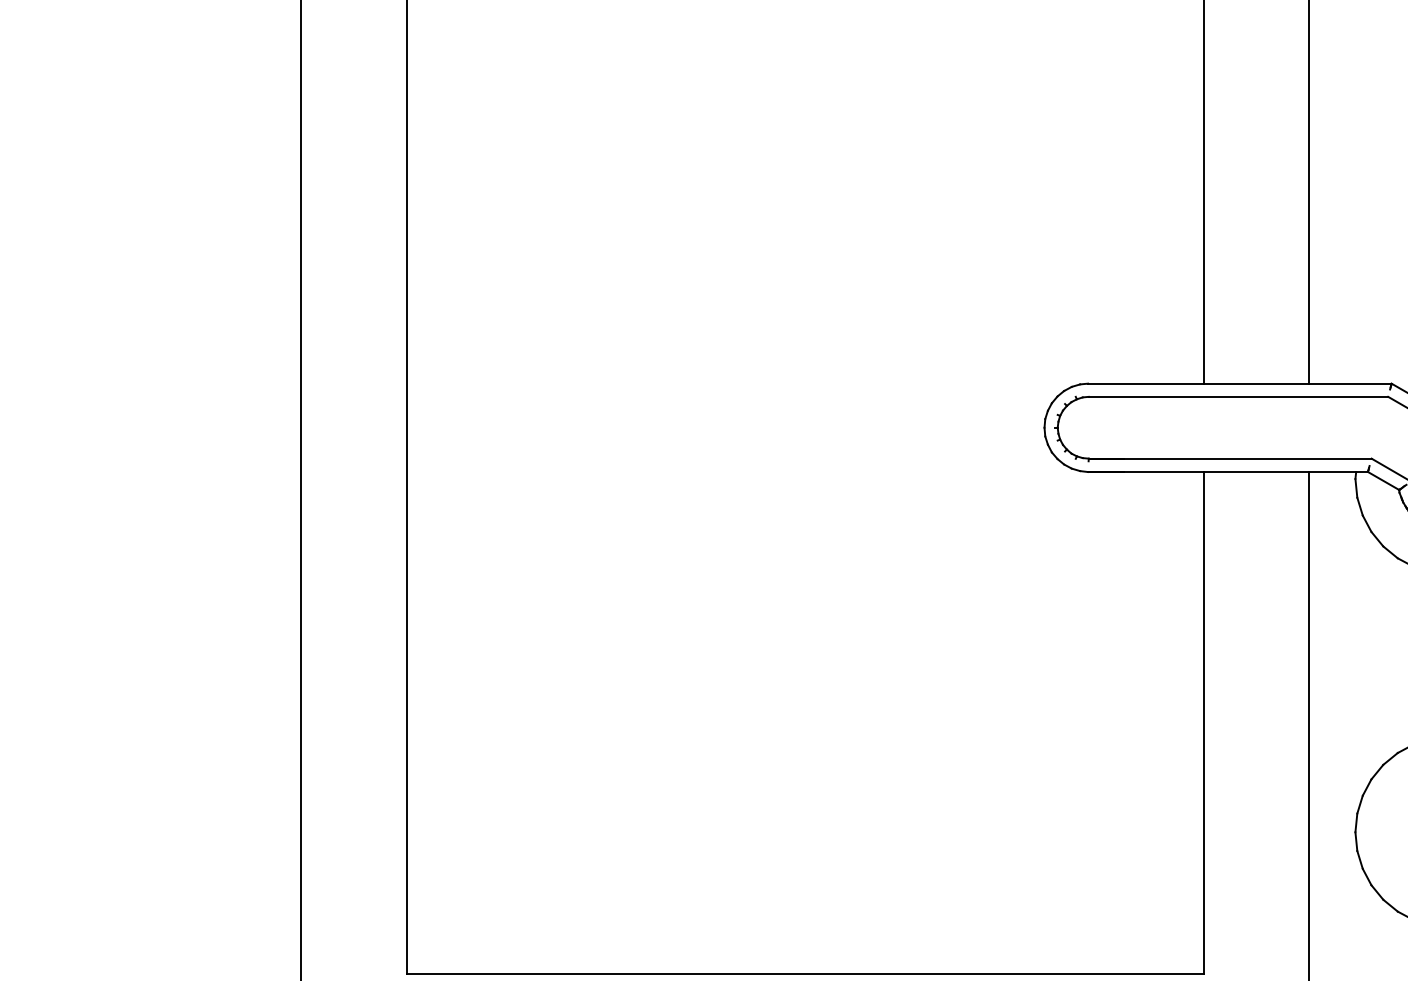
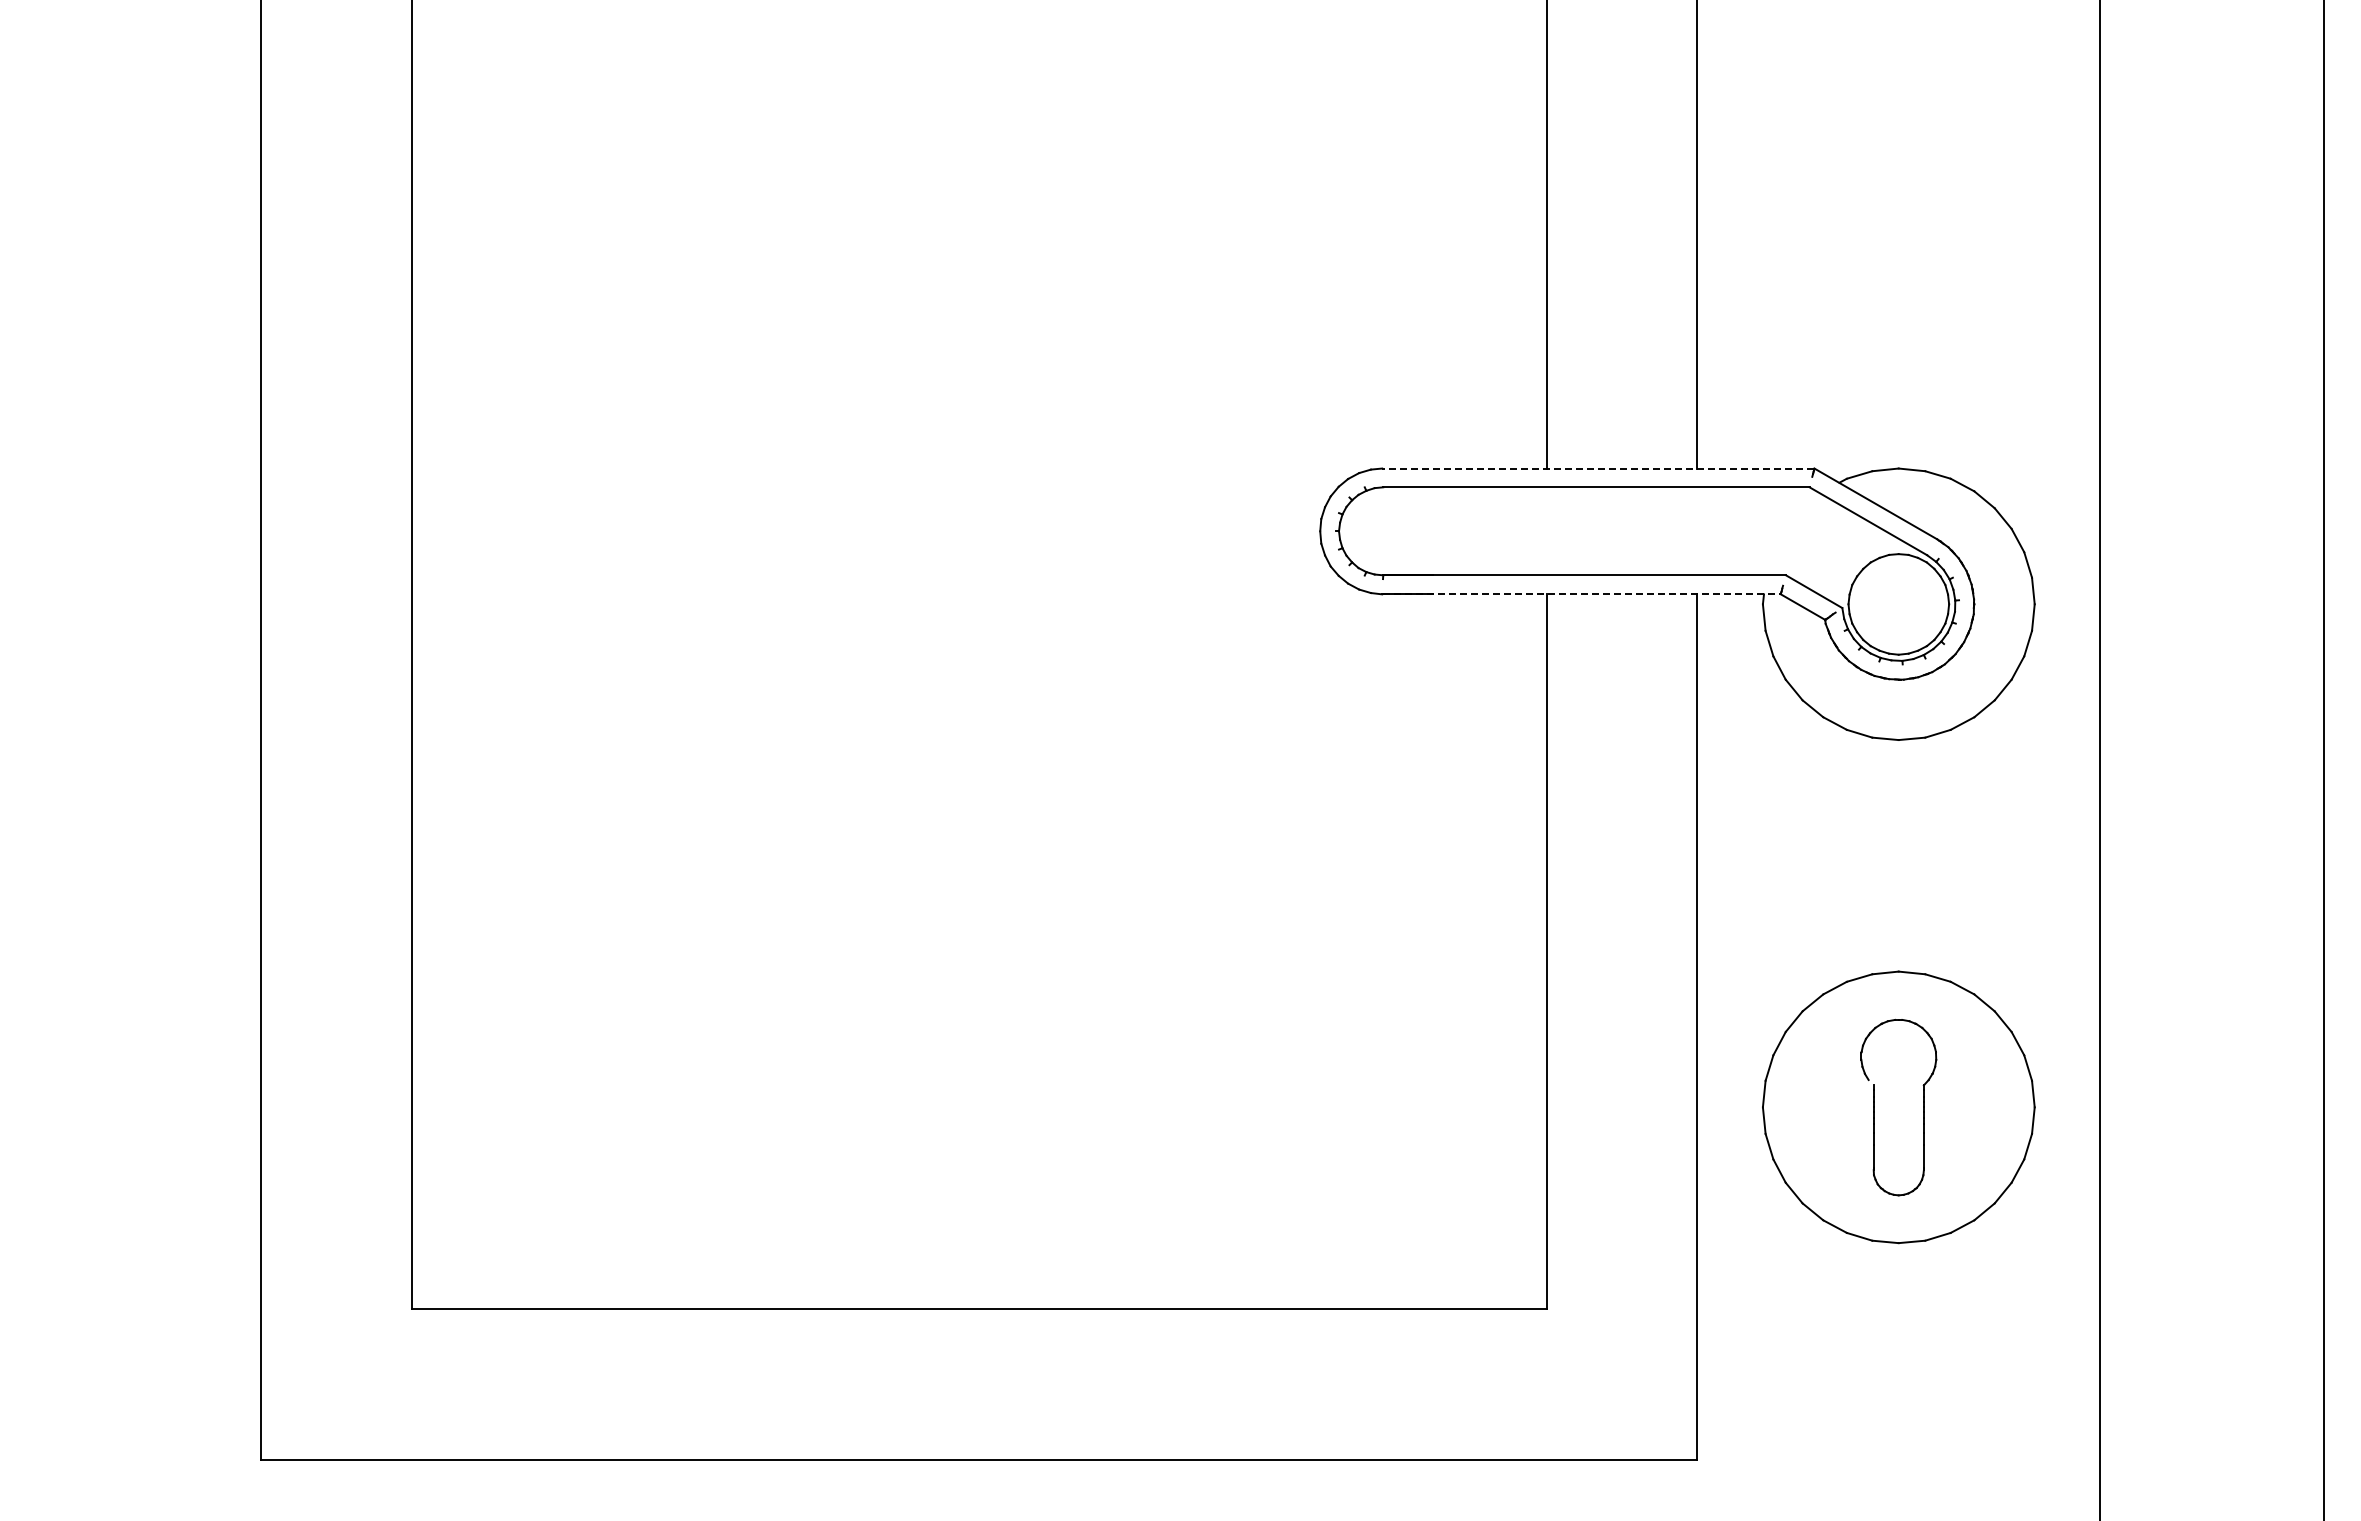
line: (1239, 383) -> (1597, 468), solid -> dashed
line: (1228, 472) -> (1582, 594), solid -> dashed

